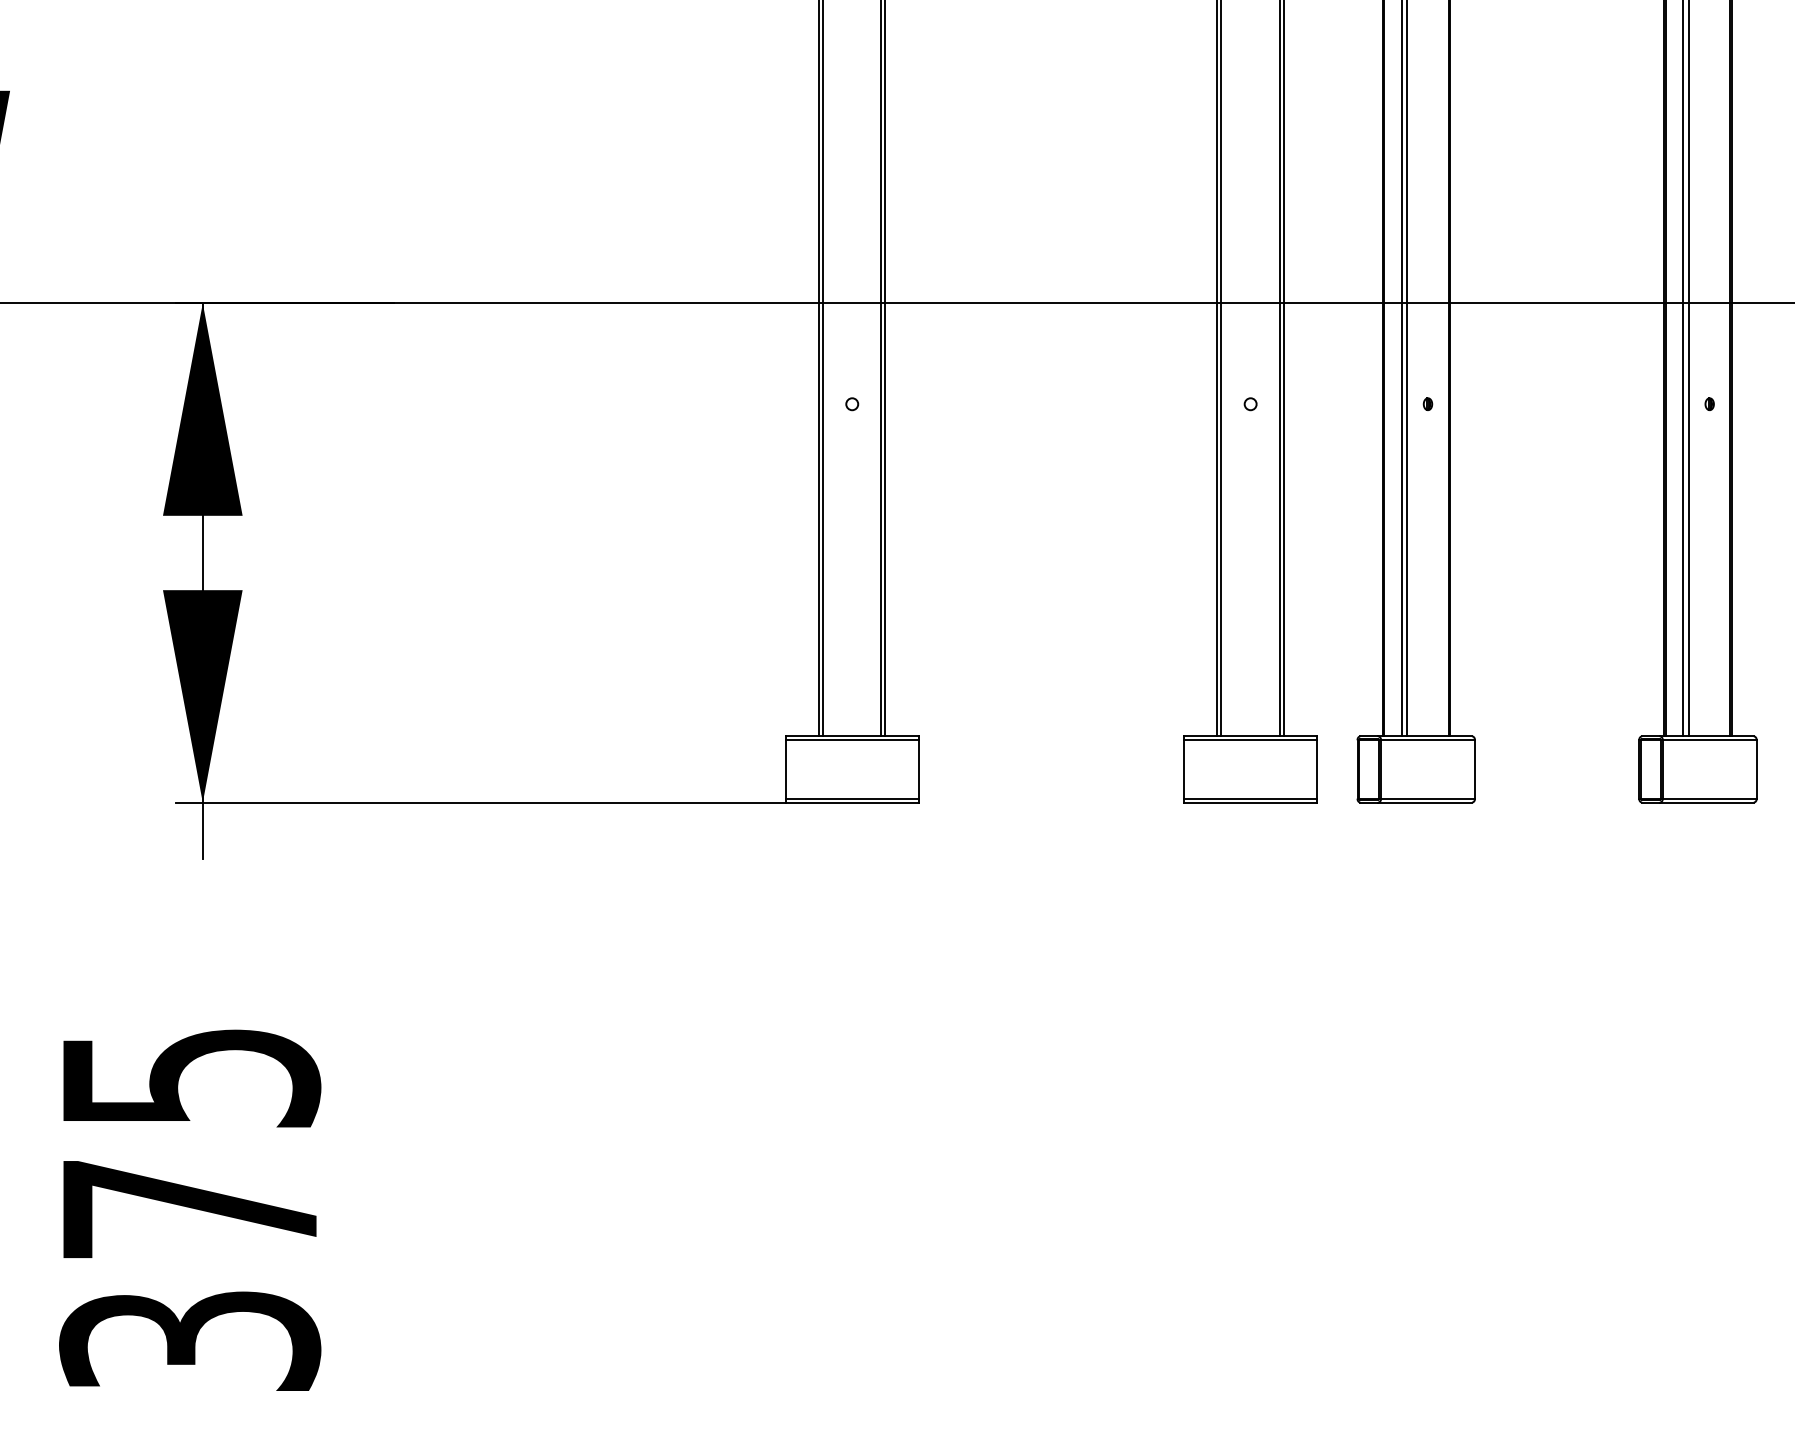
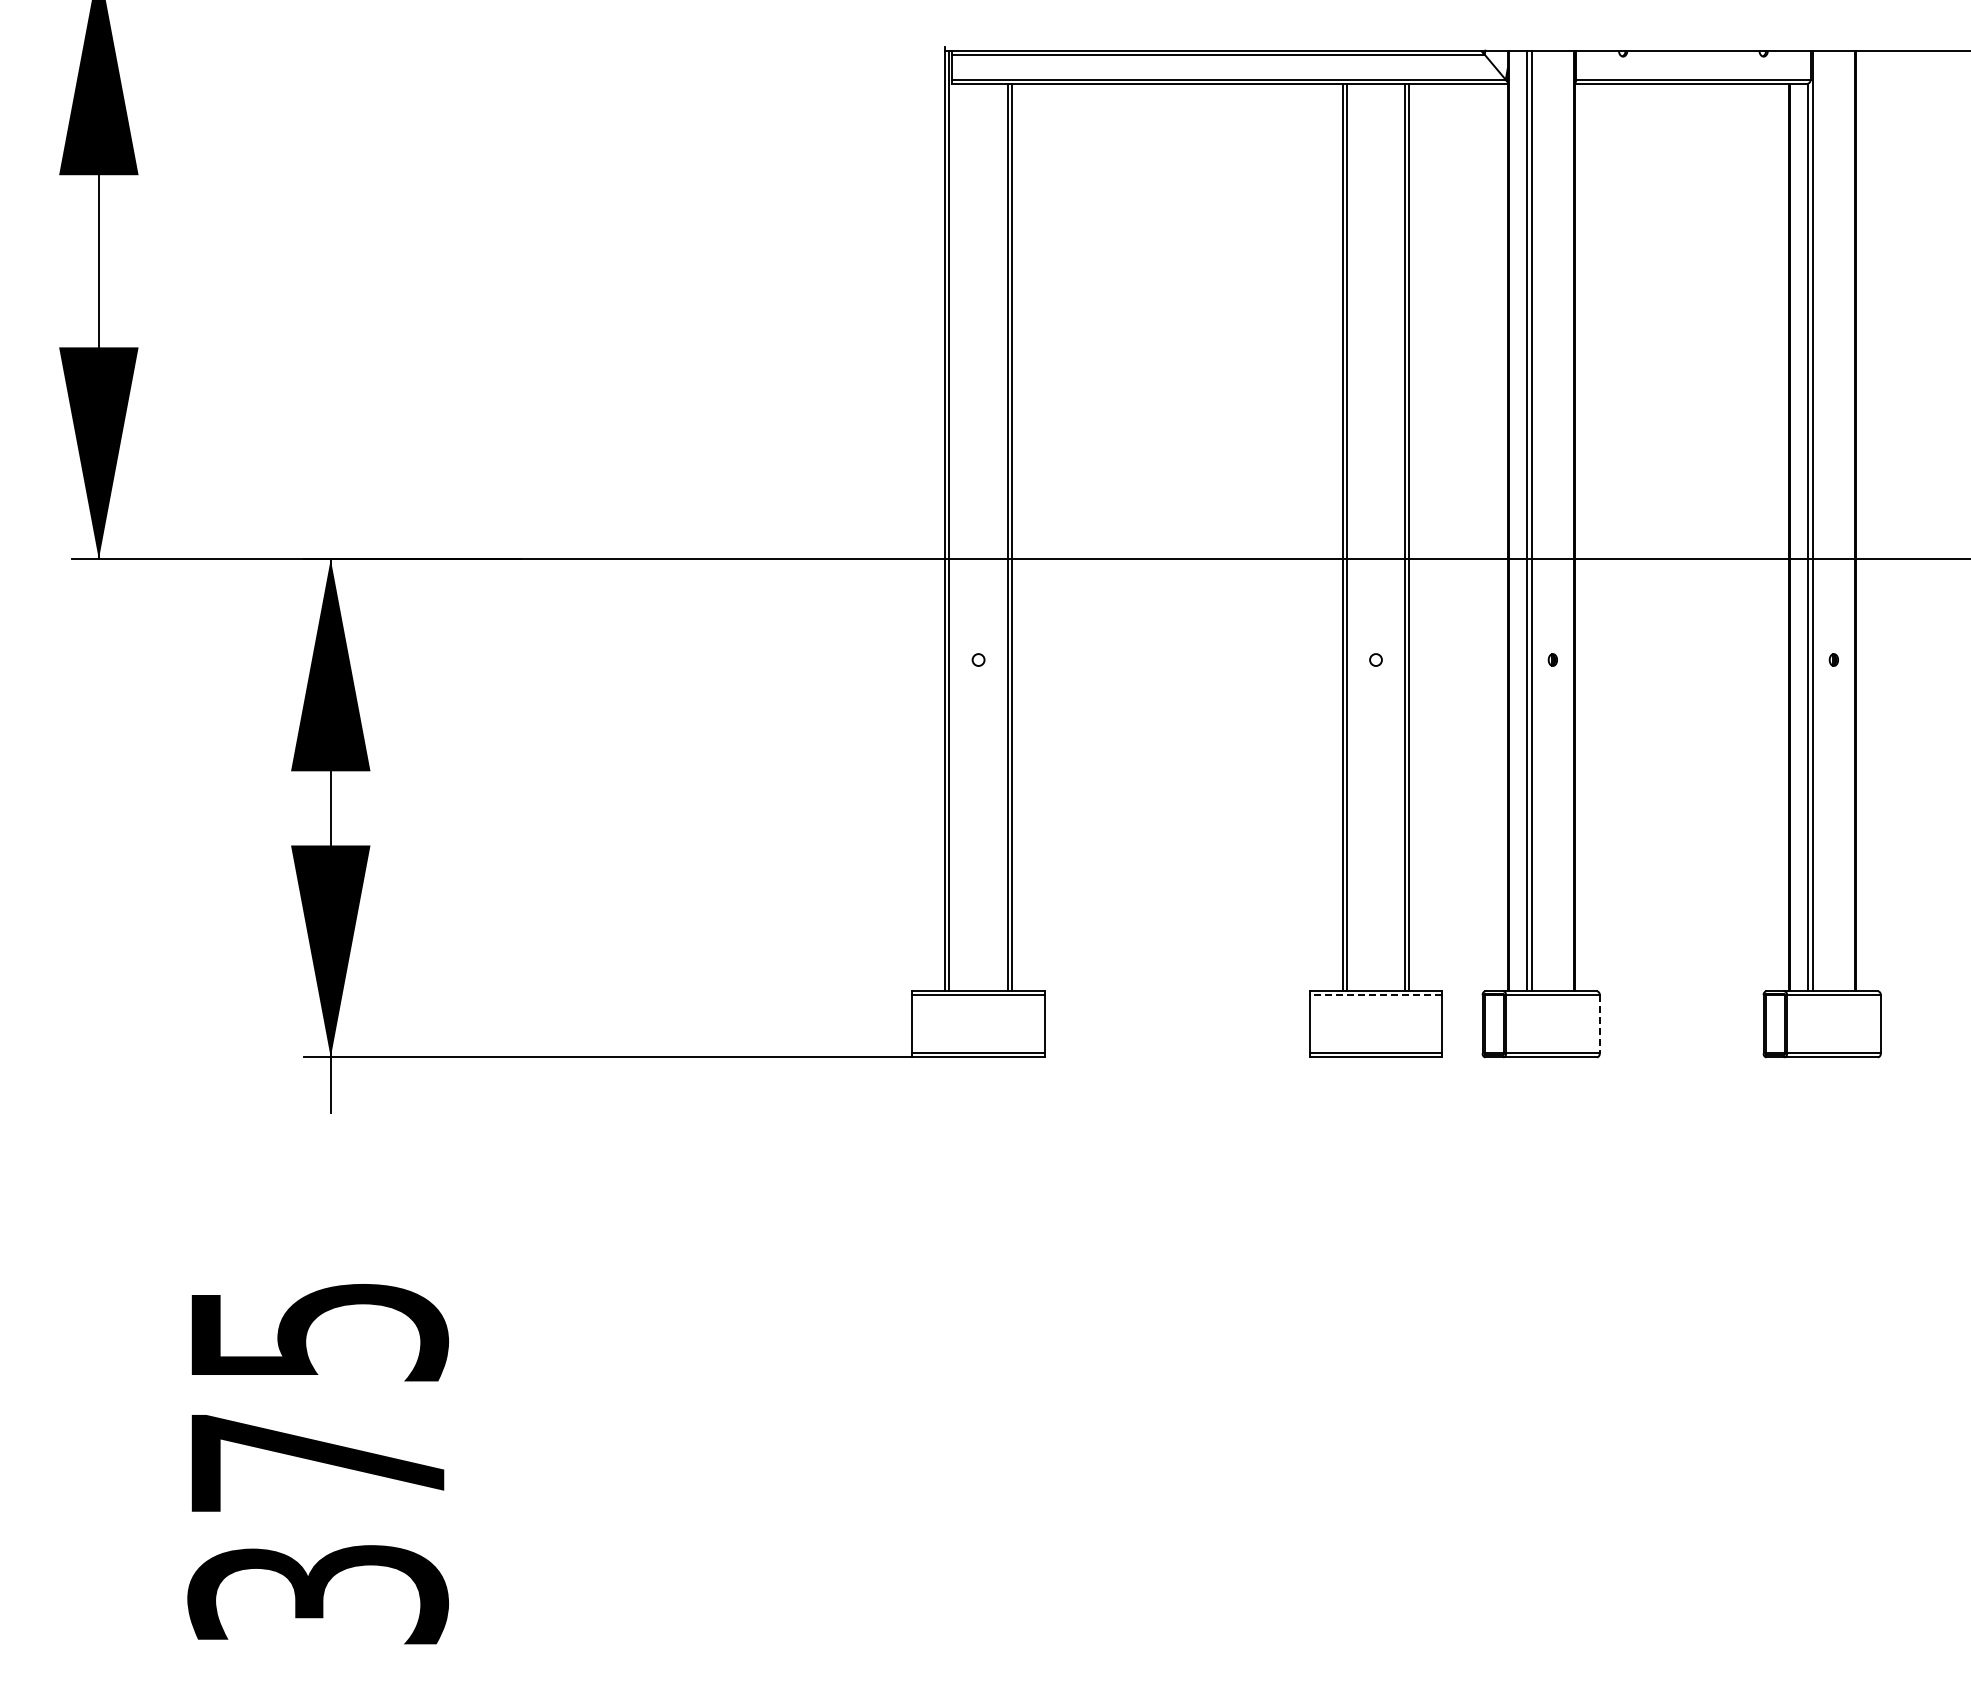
line: (1250, 740) -> (1375, 995), solid -> dashed
line: (1474, 769) -> (1599, 1024), solid -> dashed

